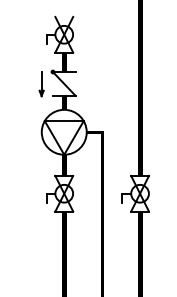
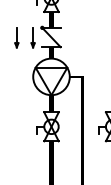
part: (21, 84) -> (16, 38), added

